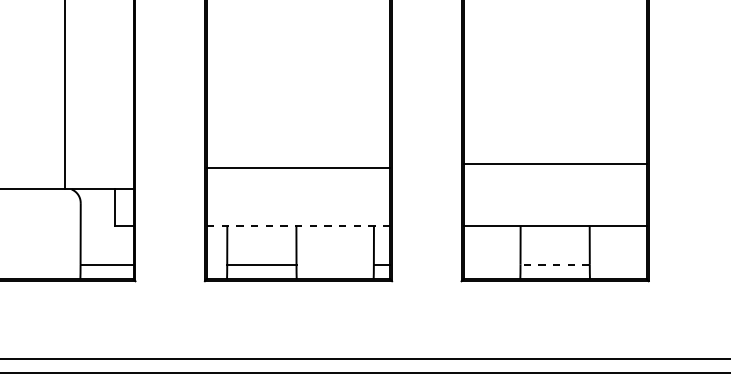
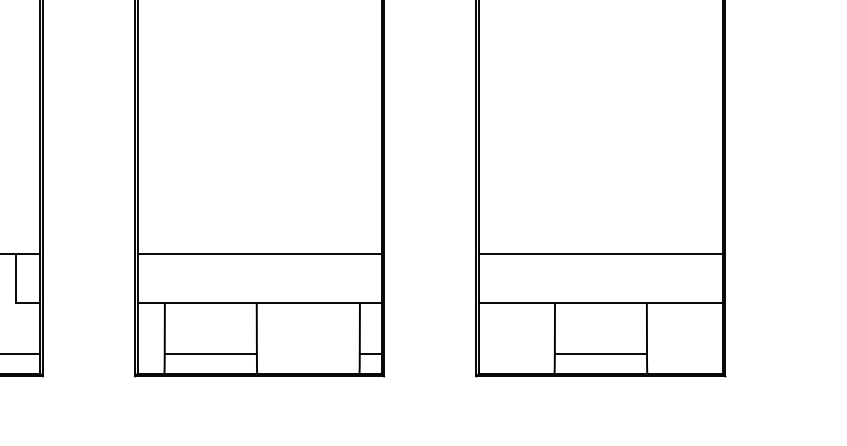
line: (554, 164) -> (600, 254), moved
line: (298, 168) -> (259, 254), moved
line: (298, 225) -> (259, 302), dashed -> solid
line: (555, 264) -> (601, 354), dashed -> solid

